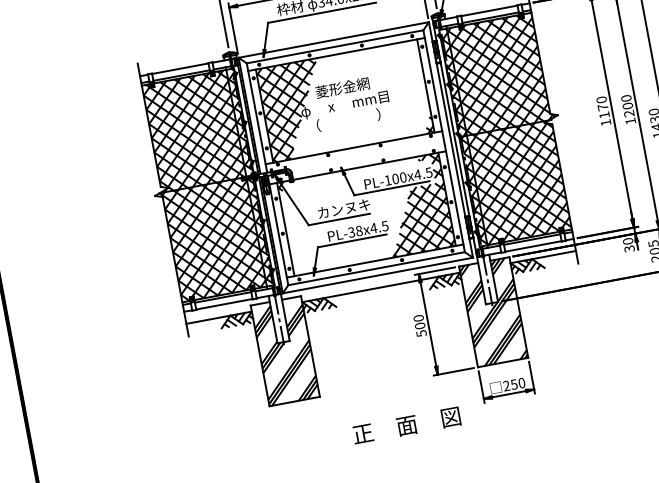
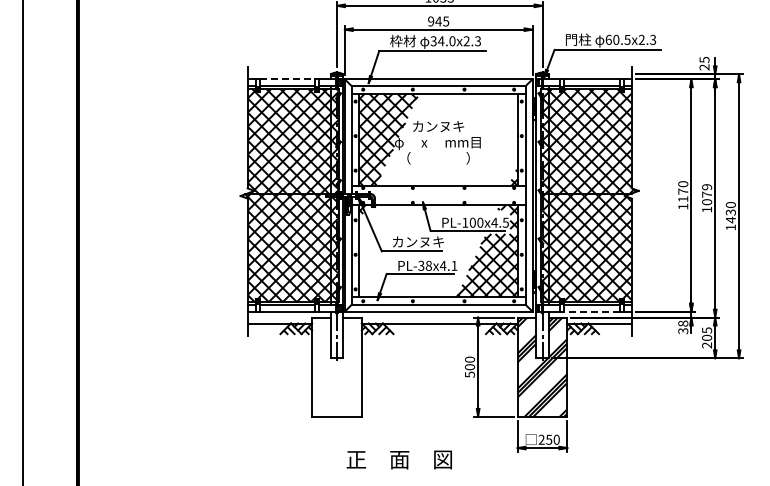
line: (180, 68) -> (287, 79), solid -> dashed
text: (342, 87) -> (438, 126), 菱形金網 -> カンヌキ
text: (628, 105) -> (707, 194), 1200 -> 1079
text: (385, 225) -> (454, 265), PL-38x4.5 -> PL-38x4.1
text: (628, 241) -> (683, 323), 30 -> 38
line: (533, 246) -> (592, 311), solid -> dashed
hatch: (284, 350) -> (336, 366), removed
text: (405, 425) -> (398, 459), moved

